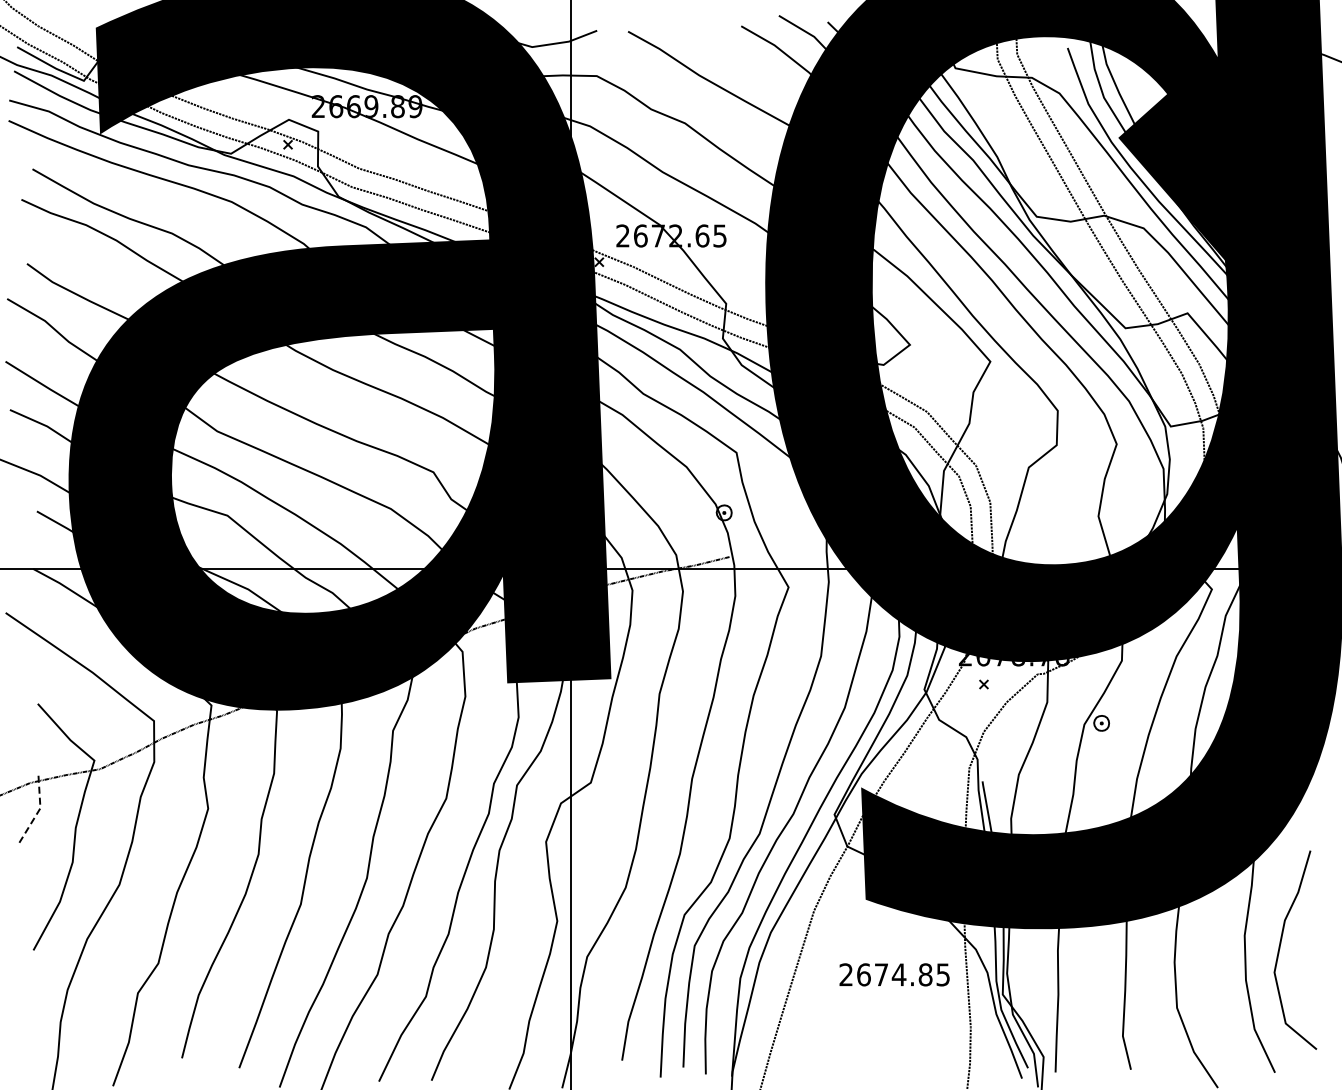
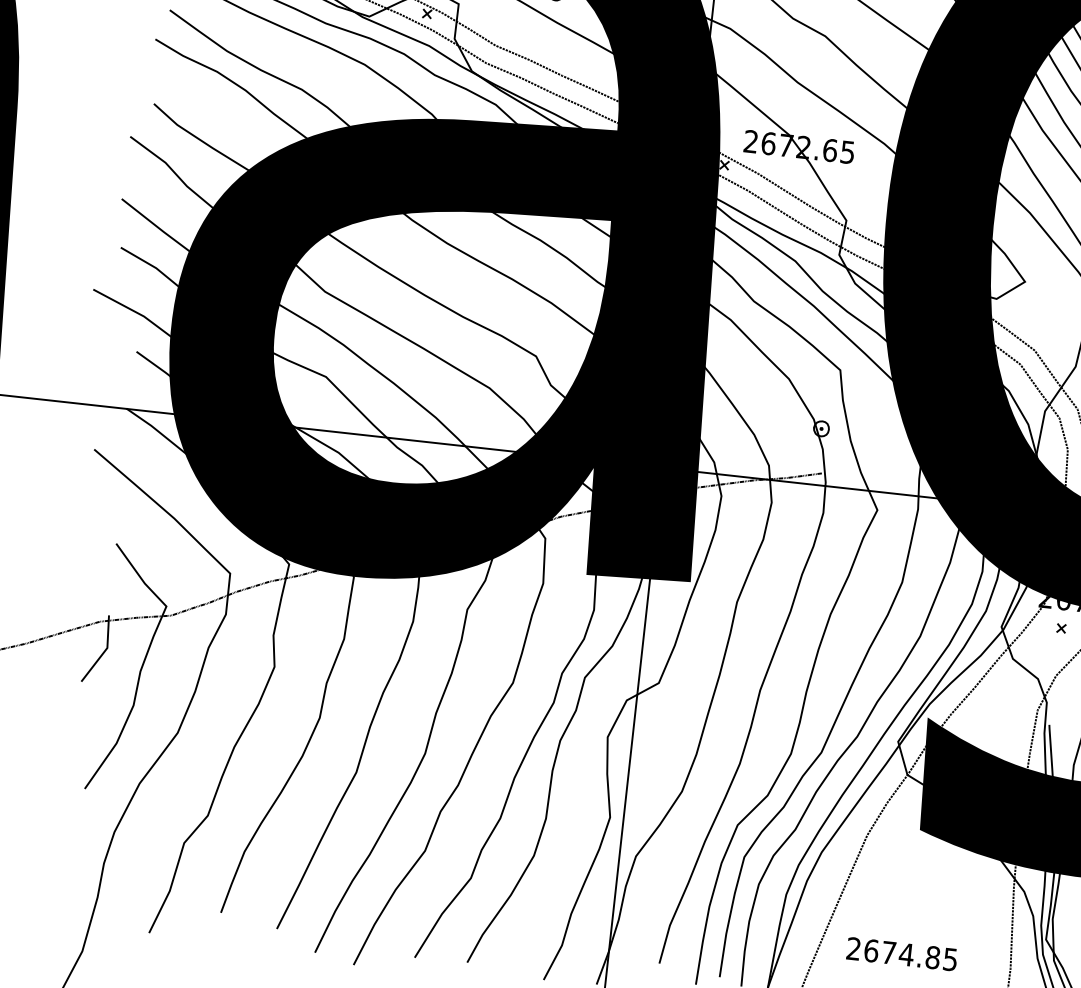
line: (37, 812) -> (103, 651), dashed -> solid
text: (894, 974) -> (901, 953), moved

